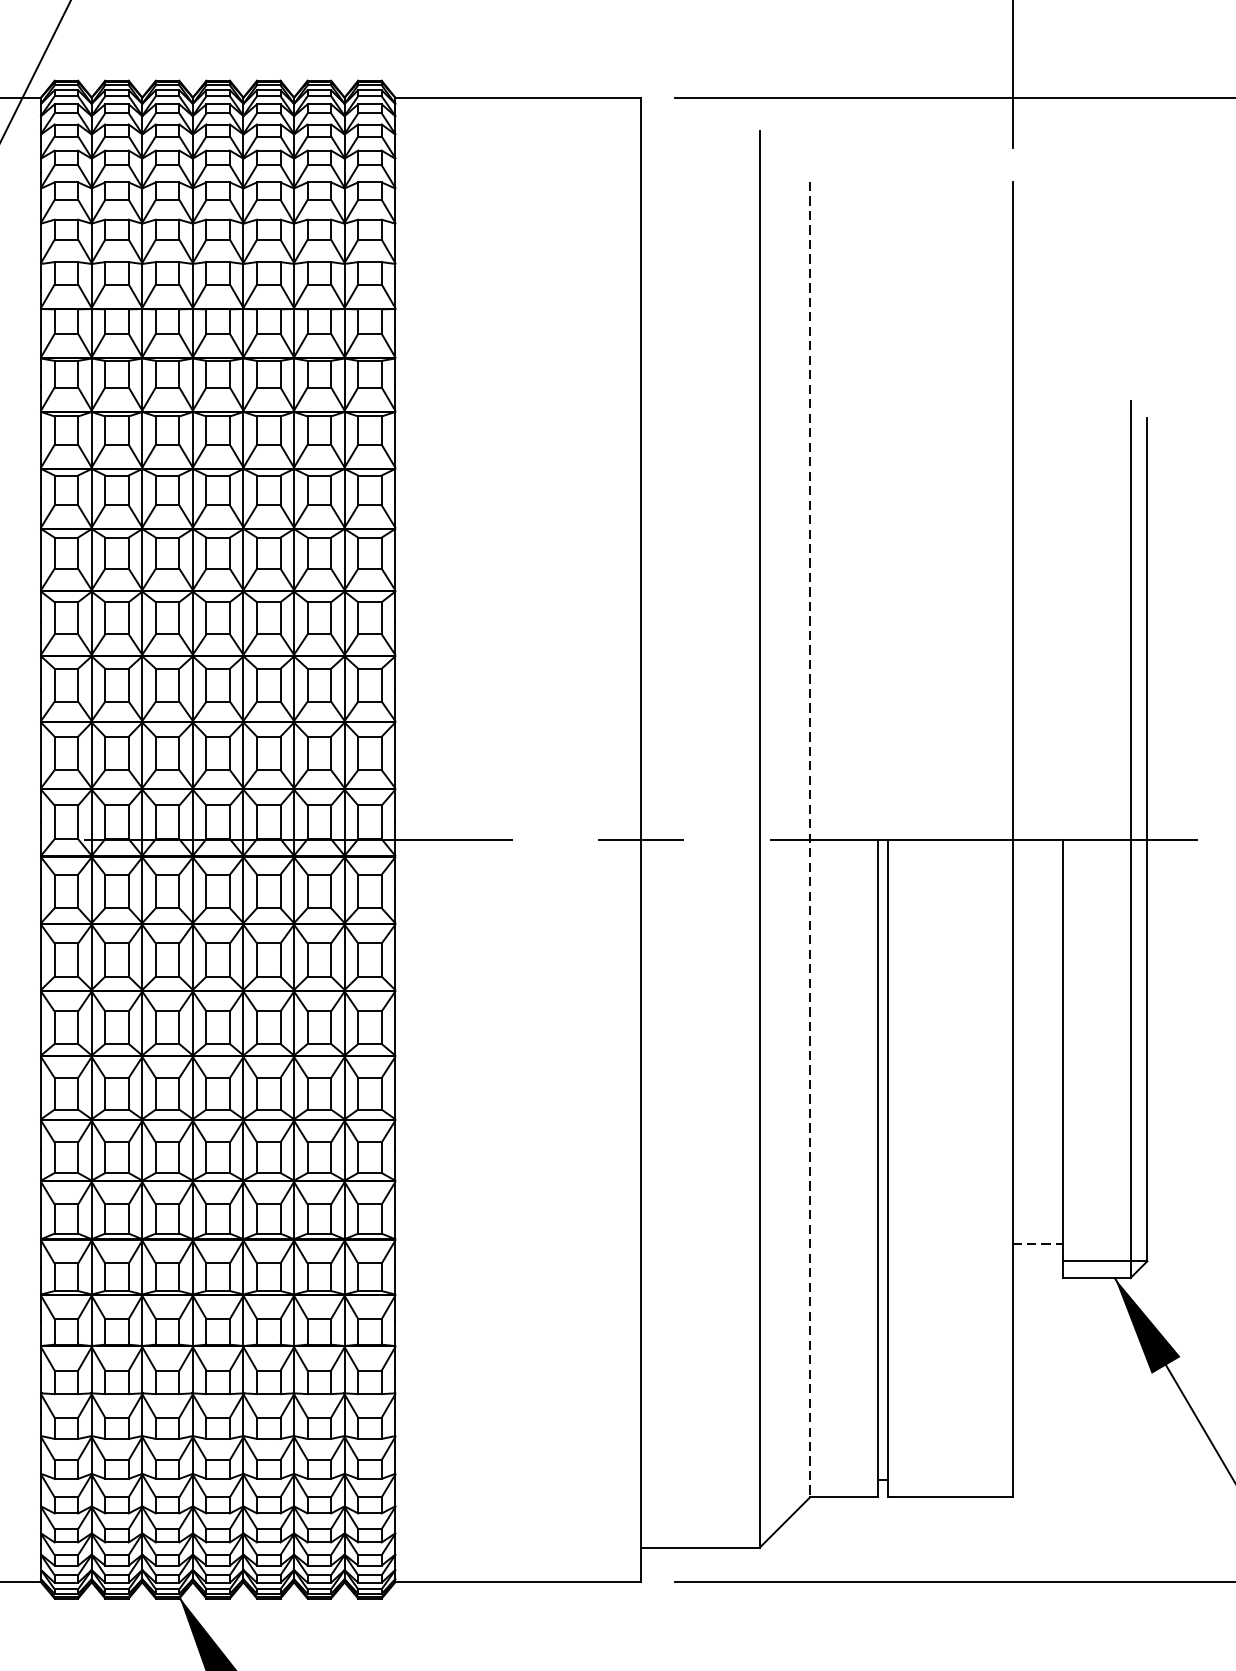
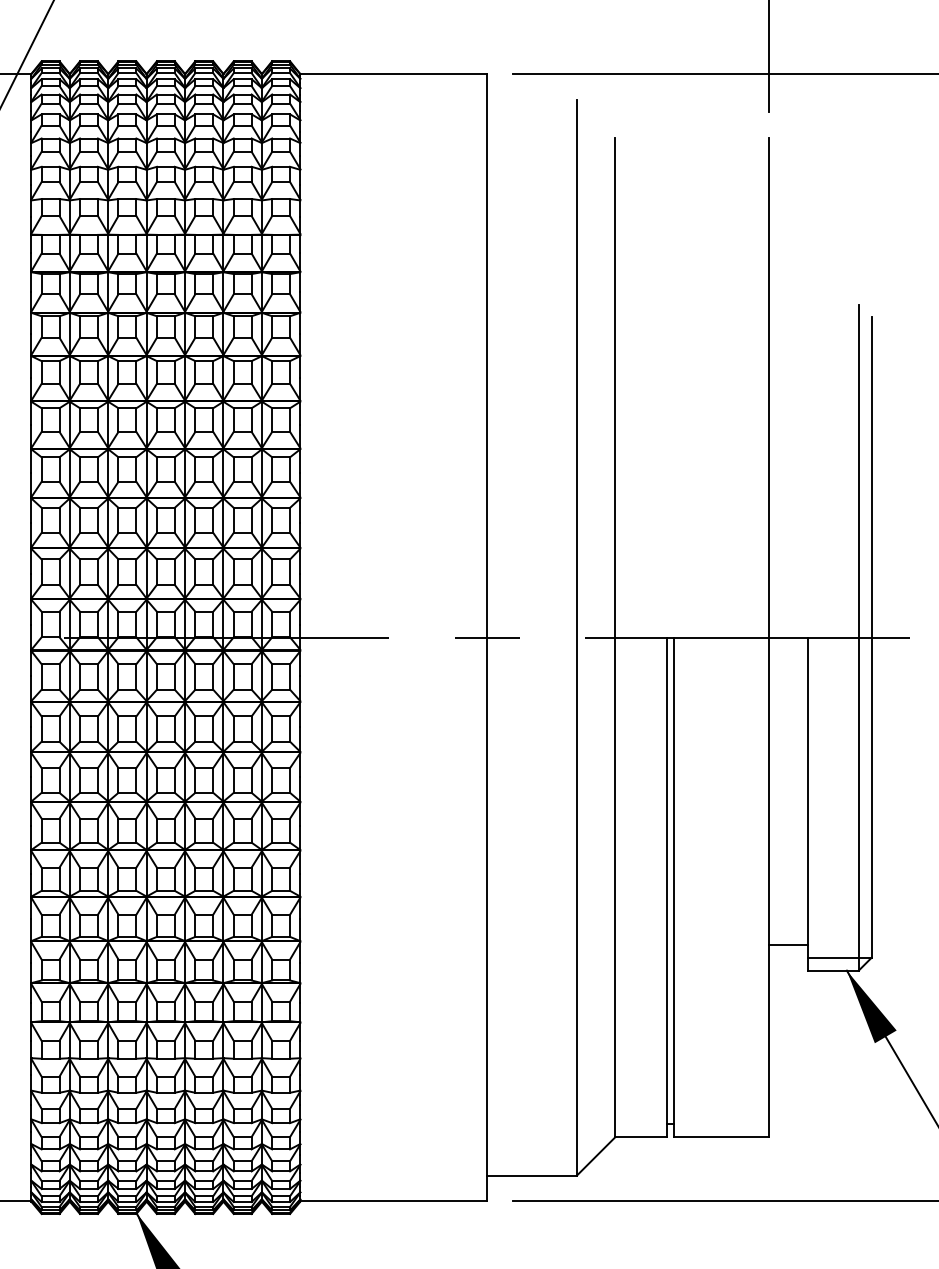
line: (810, 839) -> (615, 637), dashed -> solid
line: (1038, 1244) -> (788, 945), dashed -> solid

